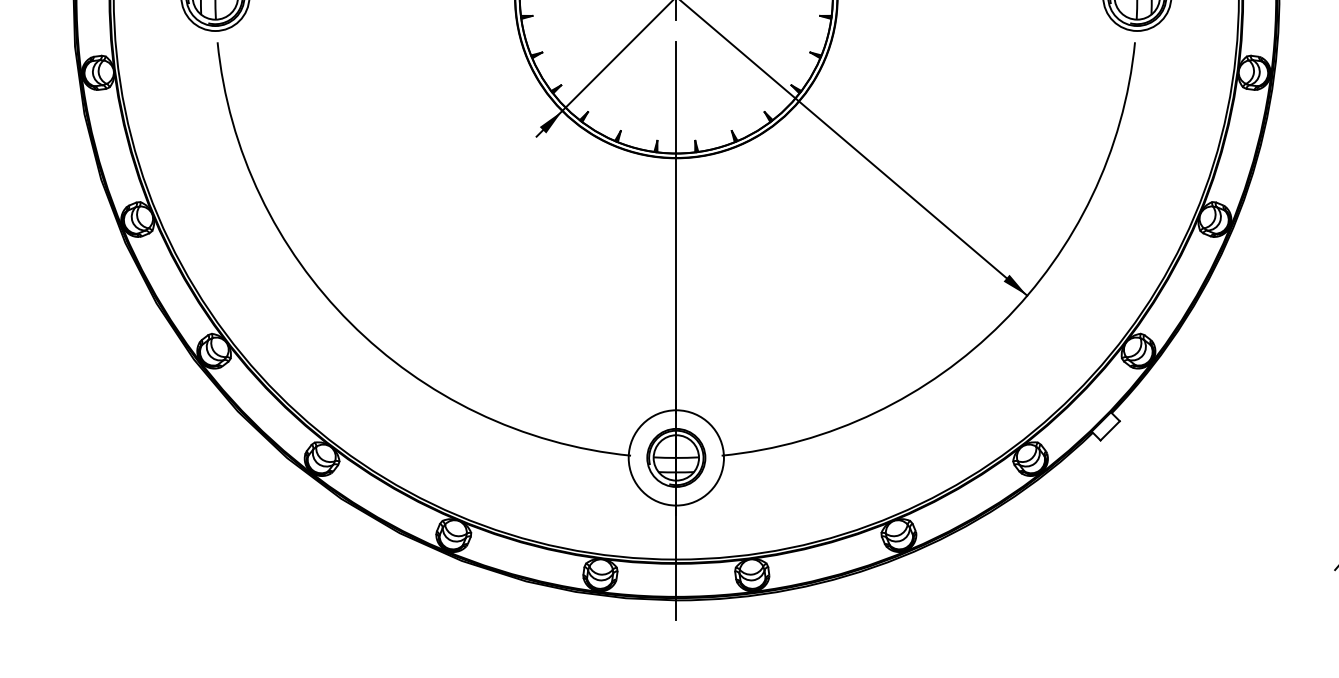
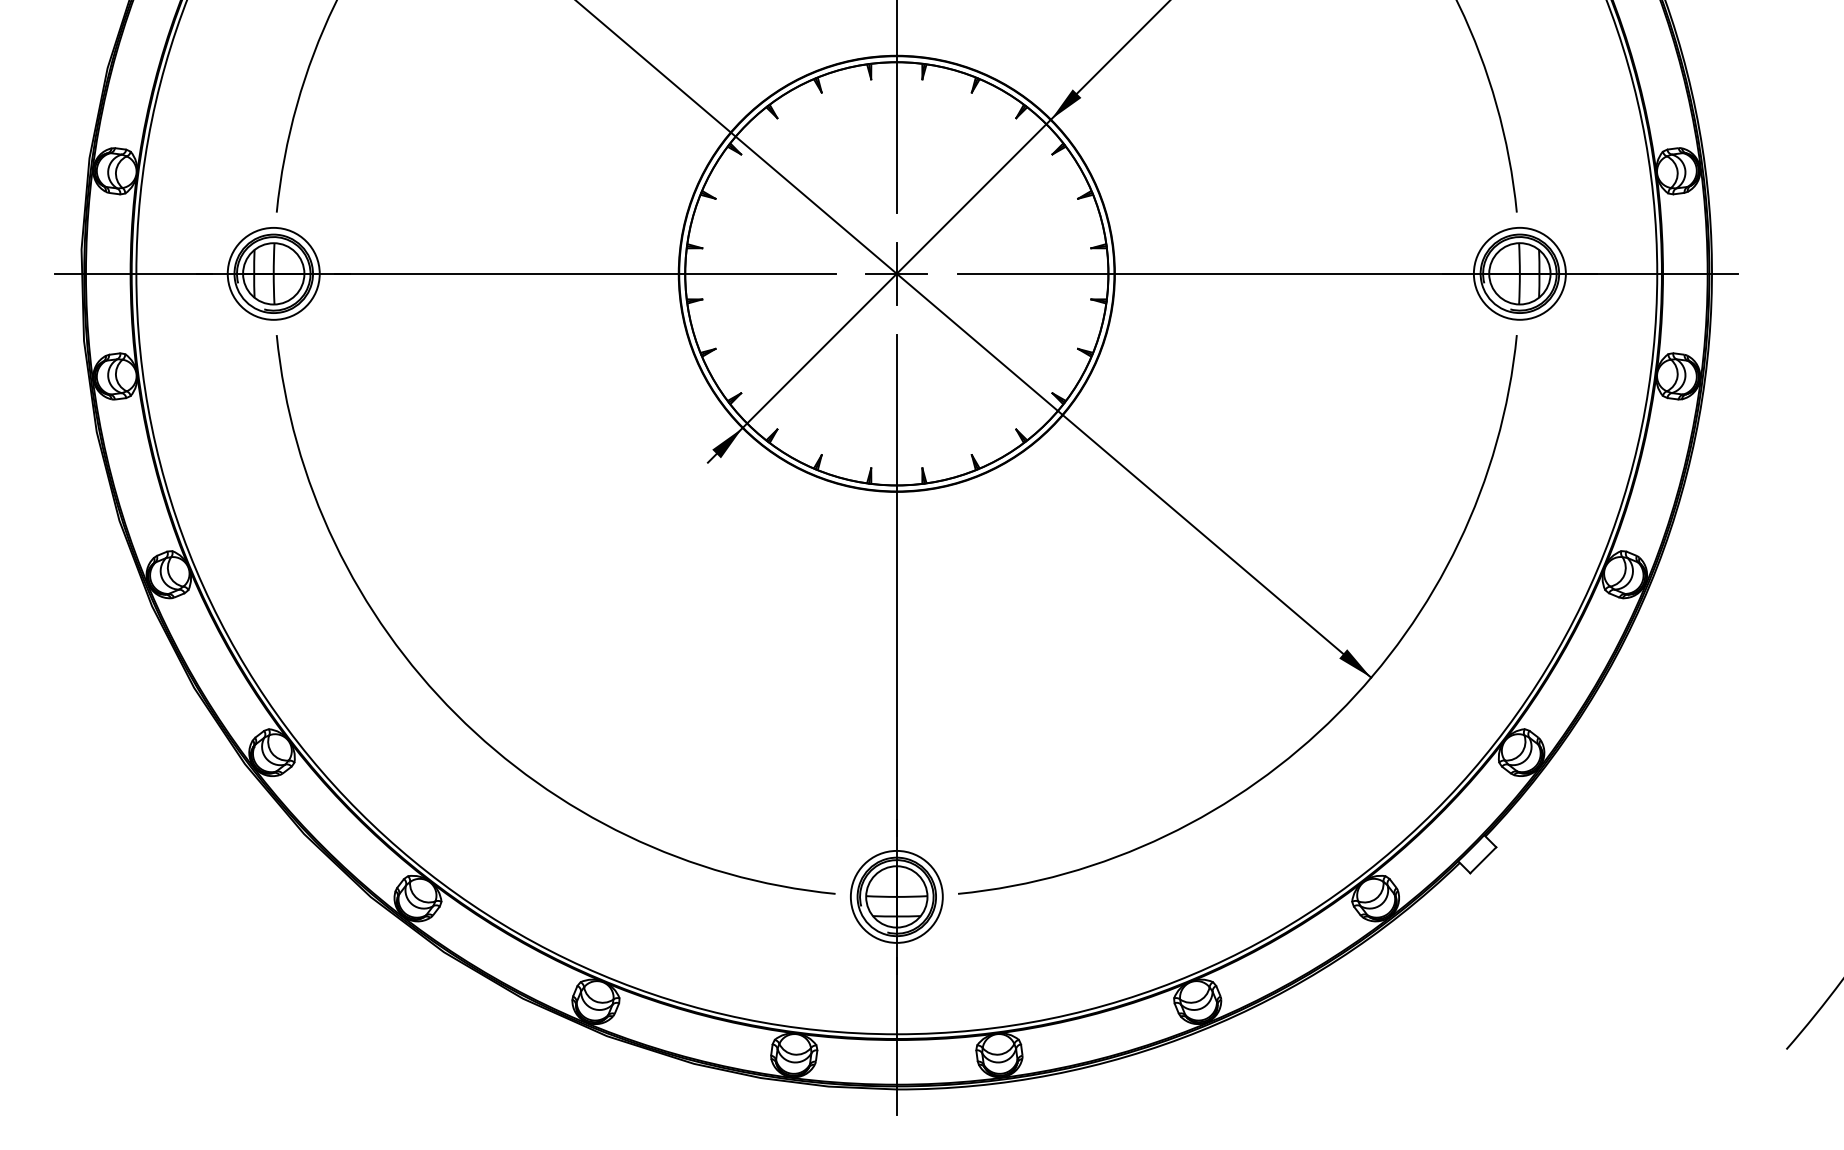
circle: (676, 457) -> (896, 896), size x0.71

